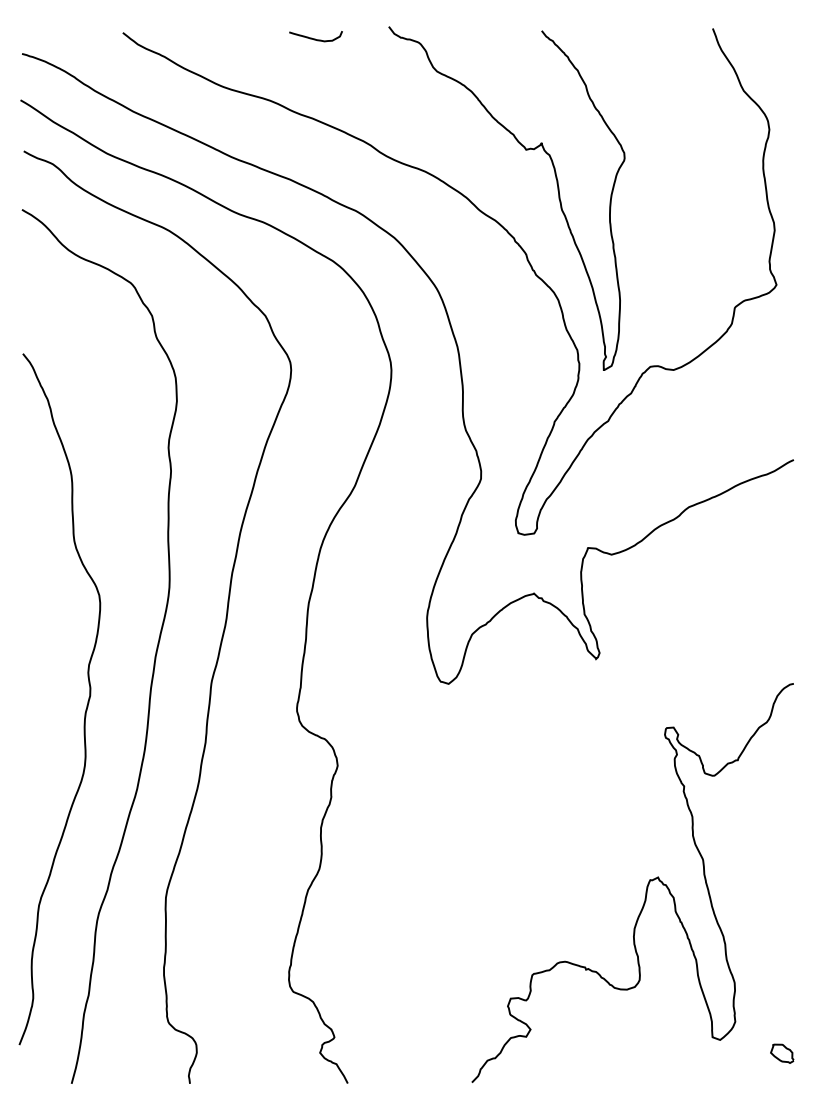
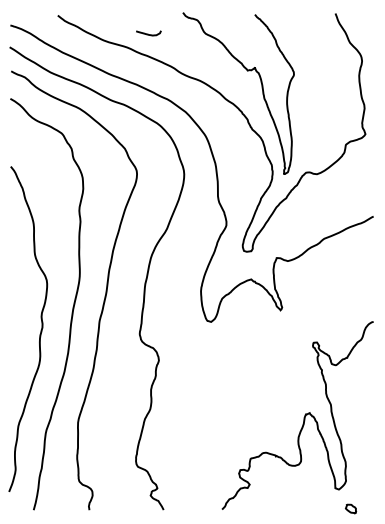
curve: (315, 36) -> (148, 33), moved
curve: (785, 1050) -> (352, 507), moved

